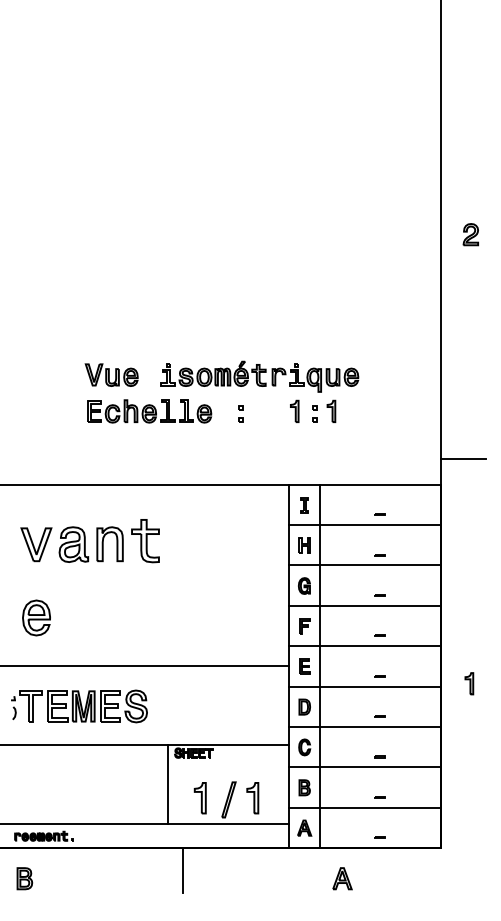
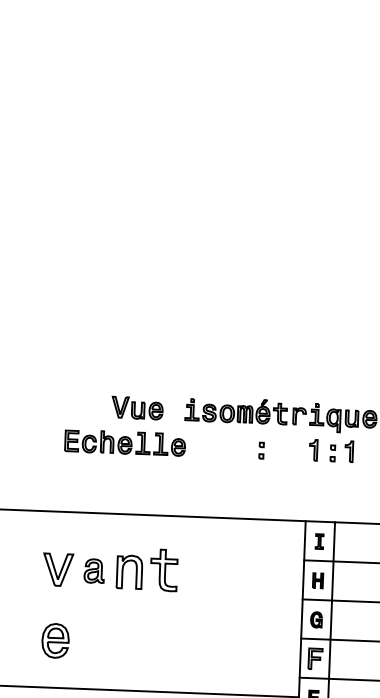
part: (149, 411) -> (125, 443), moved
part: (73, 544) -> (94, 571), size x0.7
part: (304, 626) -> (315, 659), size x1.4

